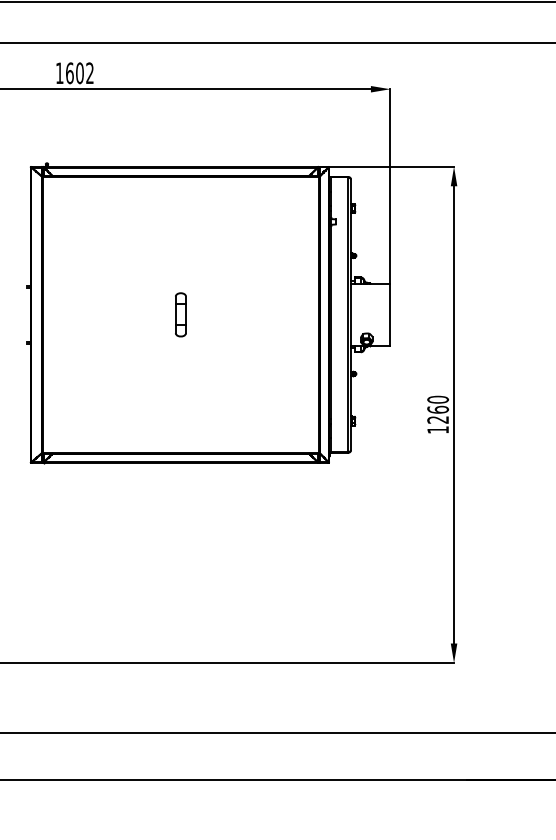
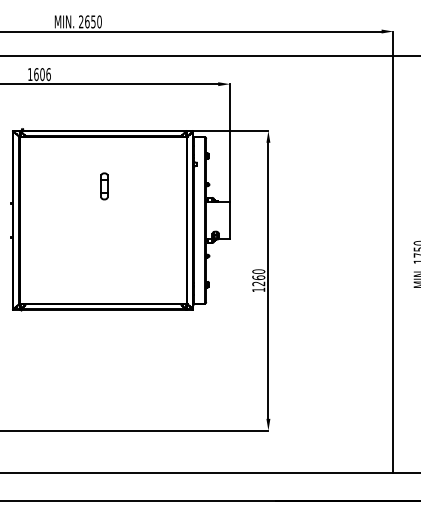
text: (89, 73) -> (48, 74), 1602 -> 1606
part: (180, 314) -> (104, 186), moved

